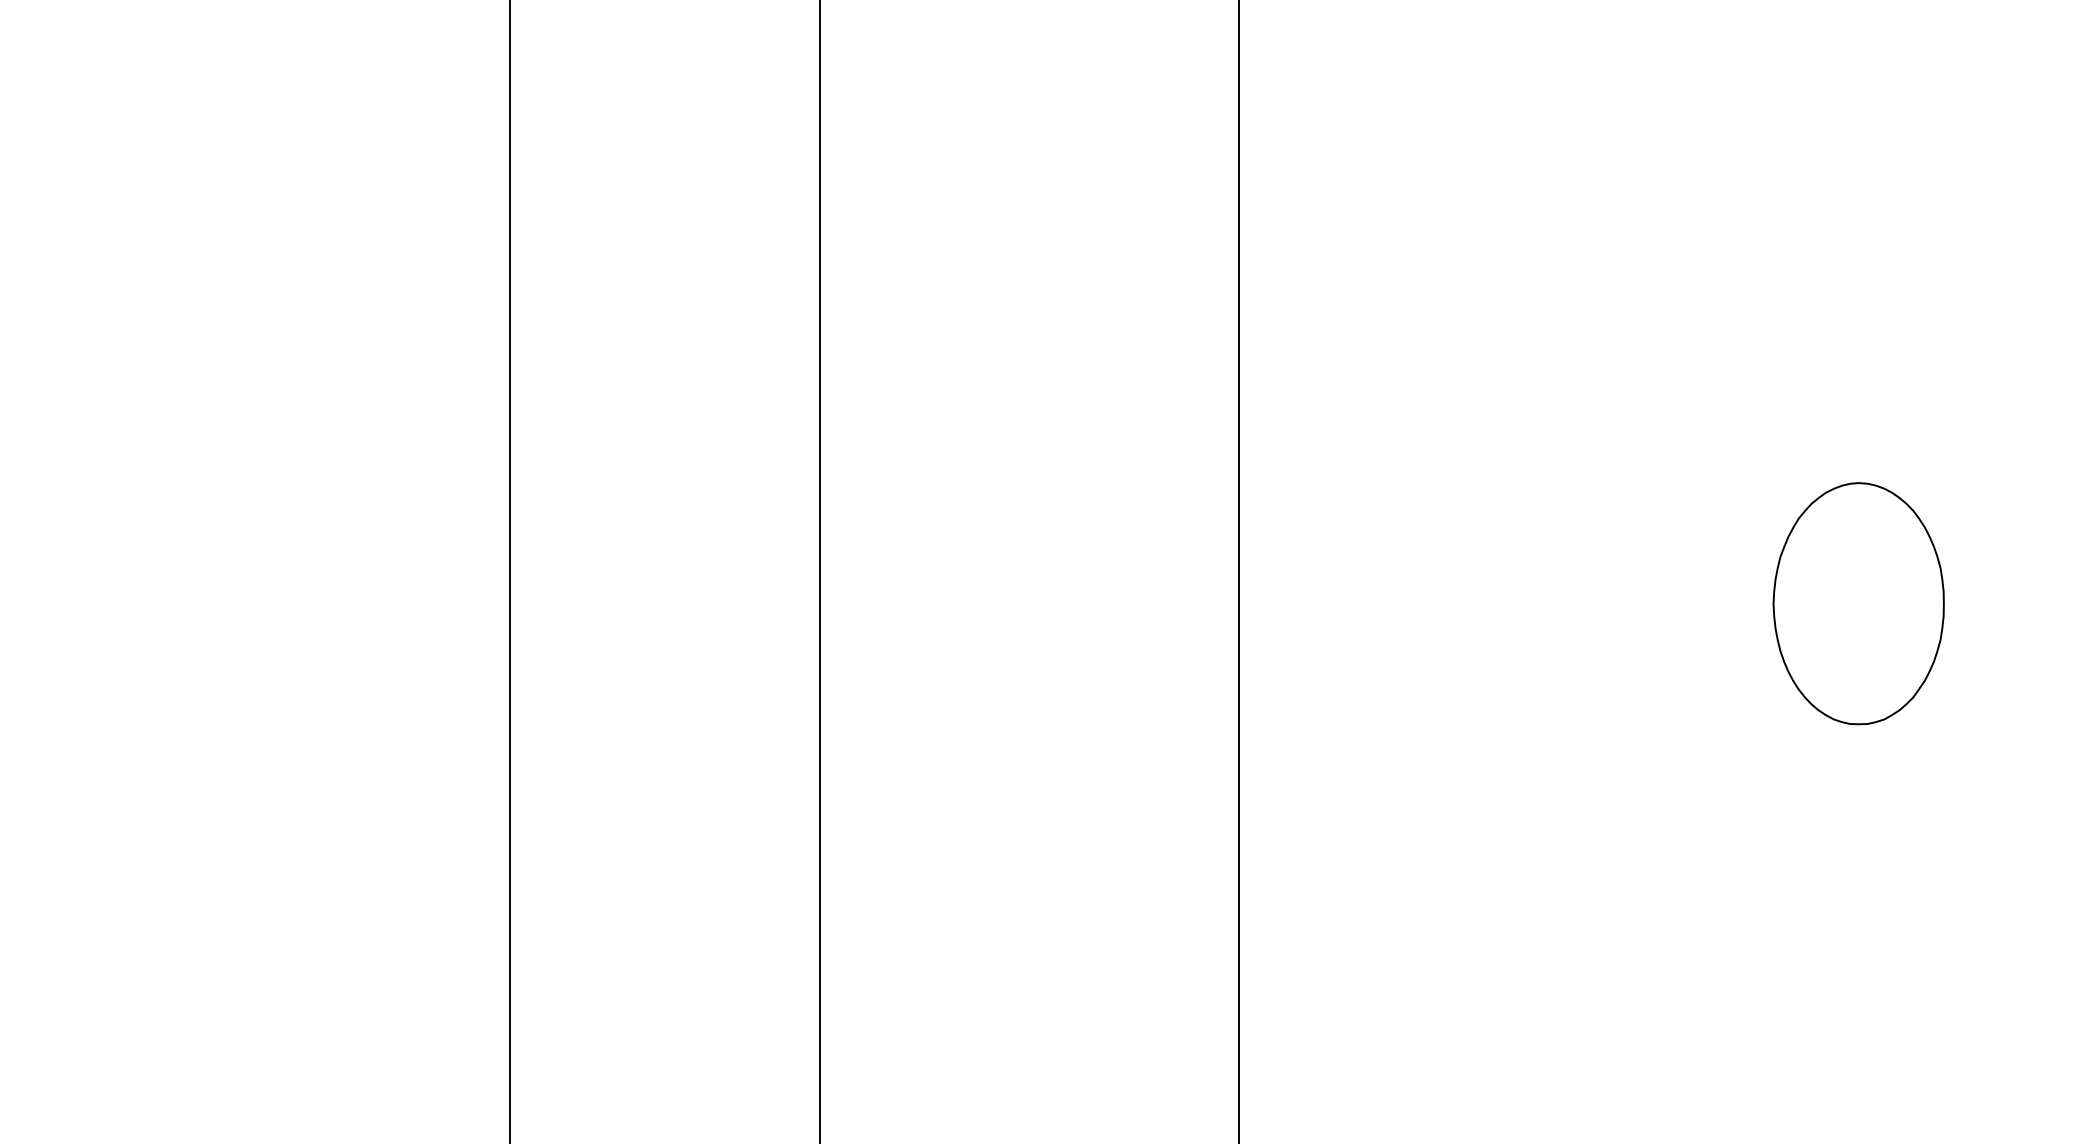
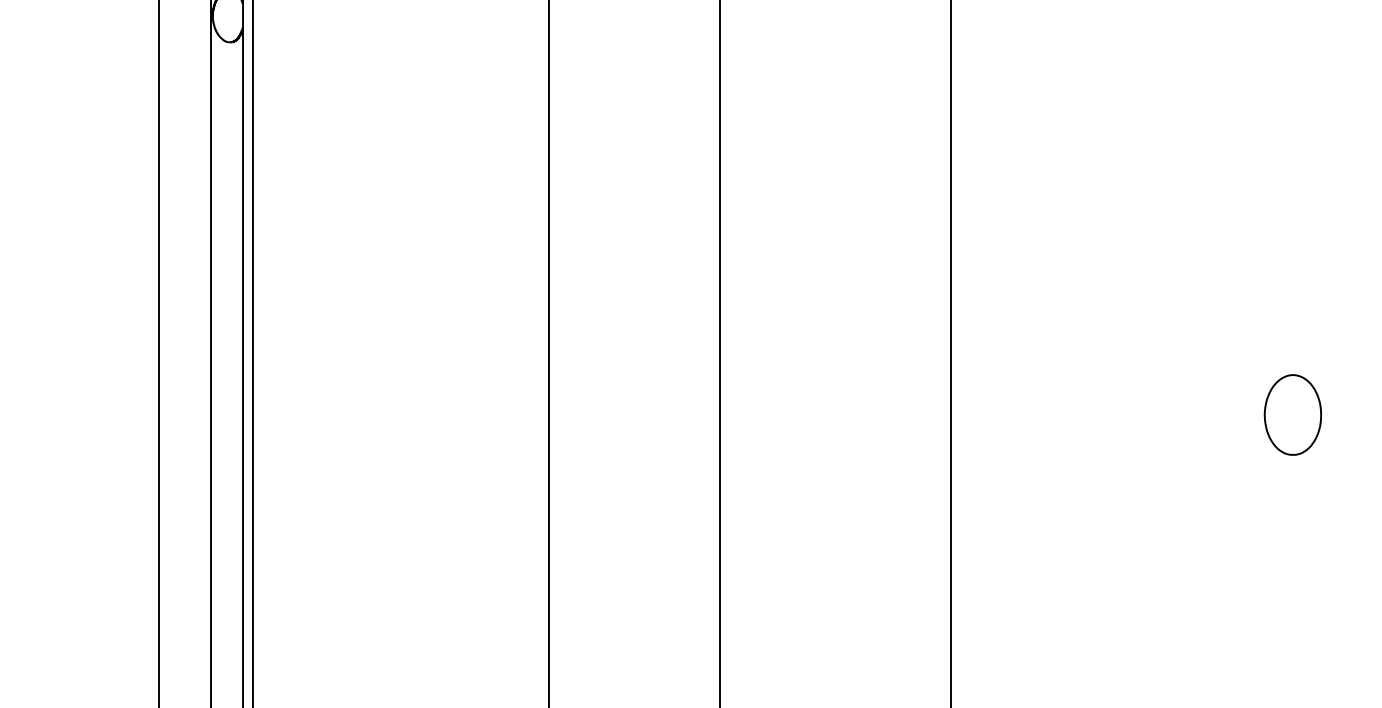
part: (1858, 602) -> (1292, 414), size x0.6

